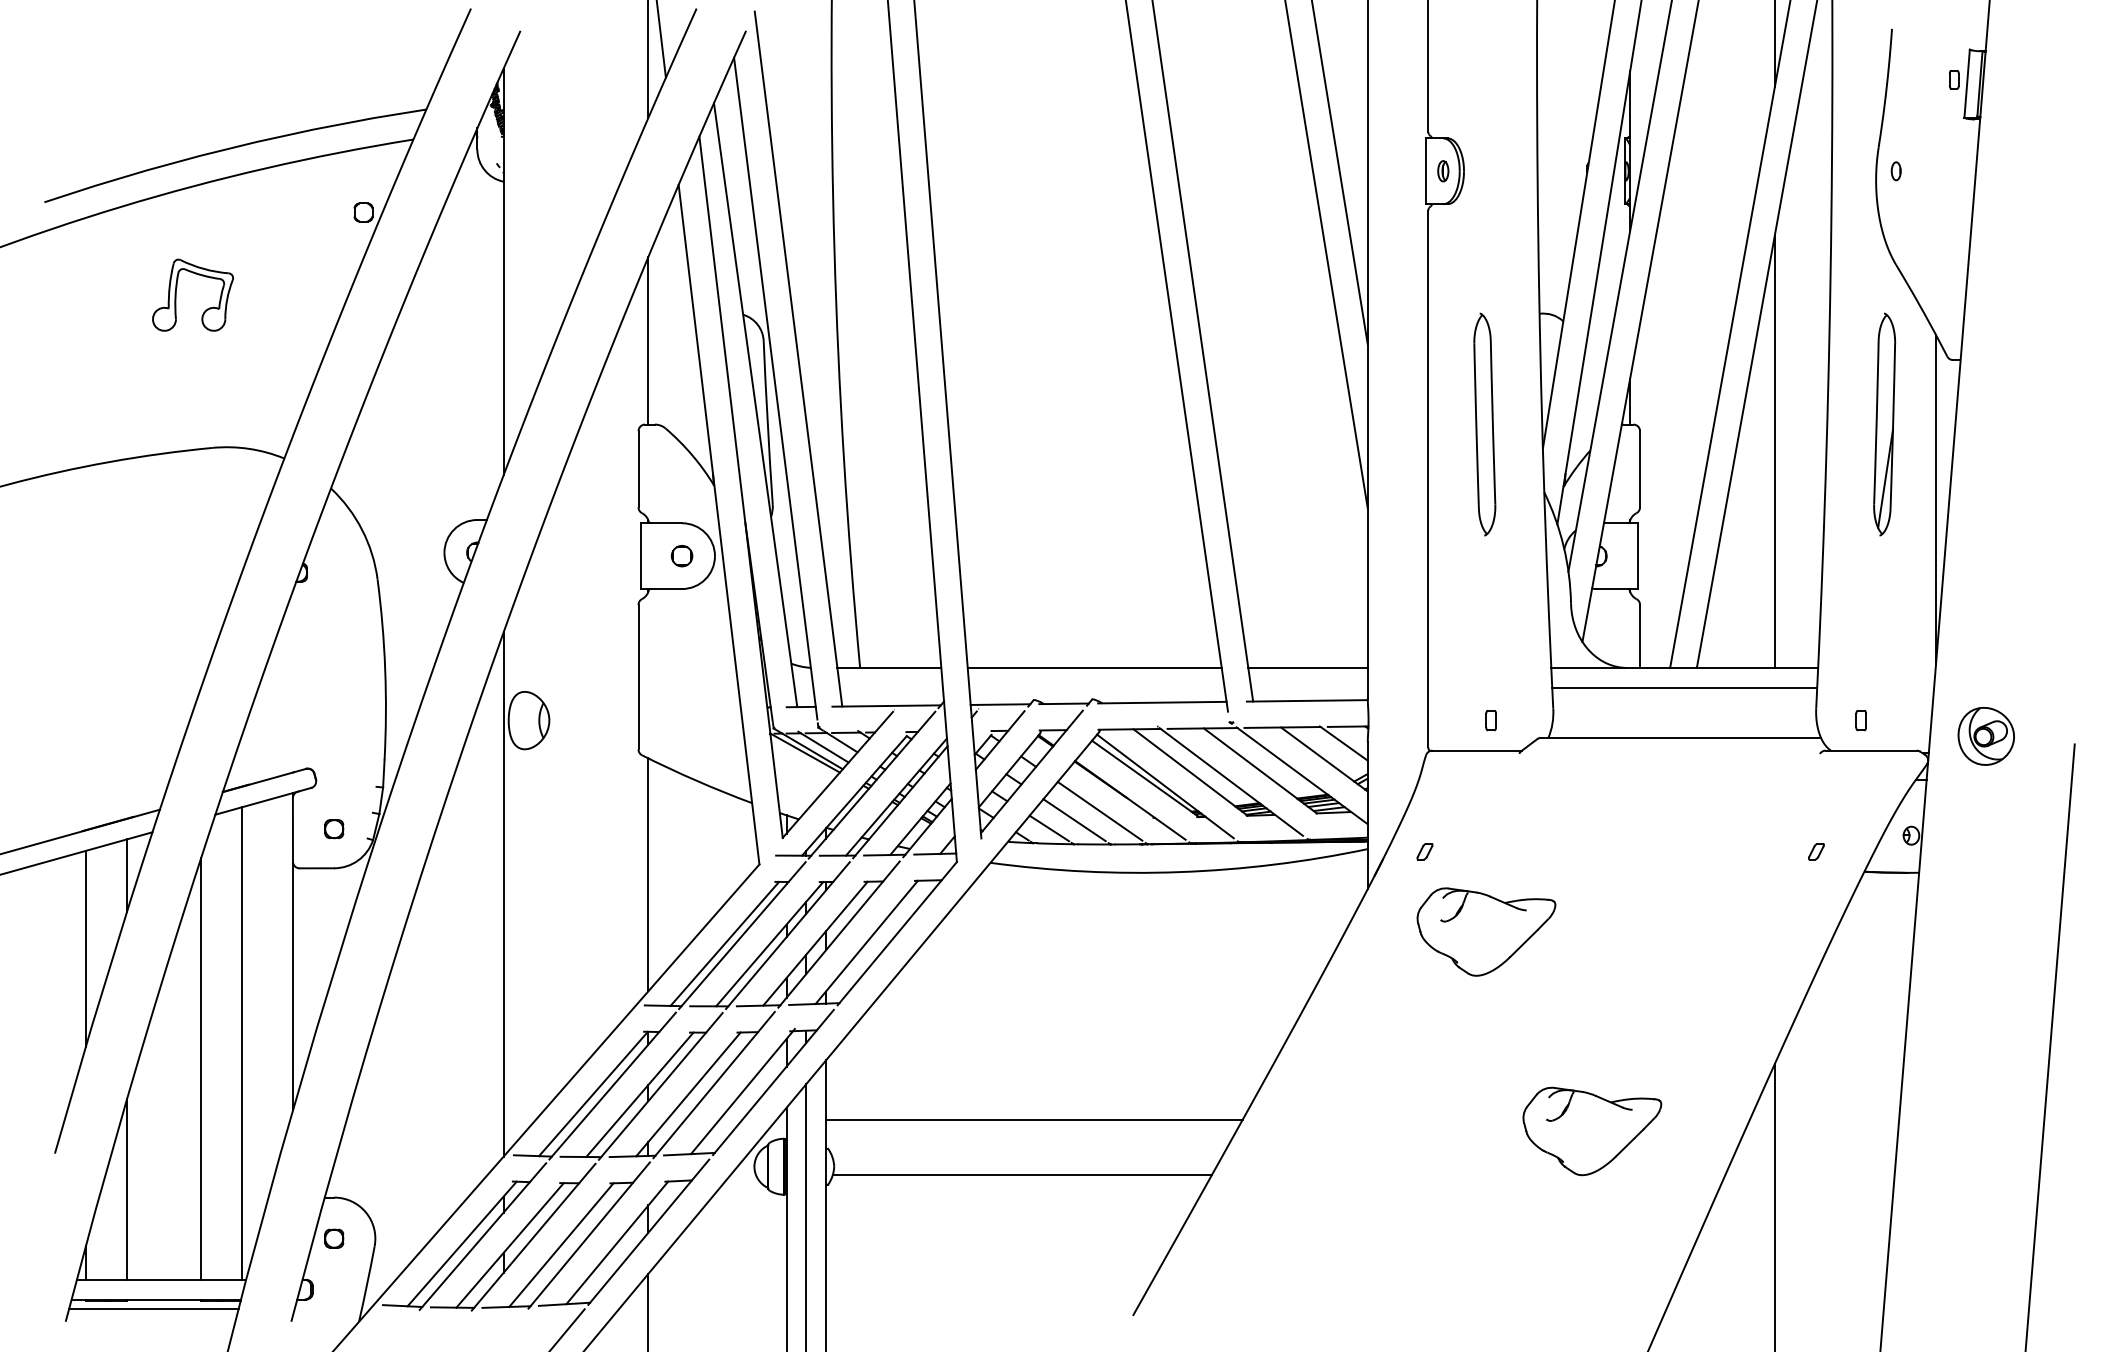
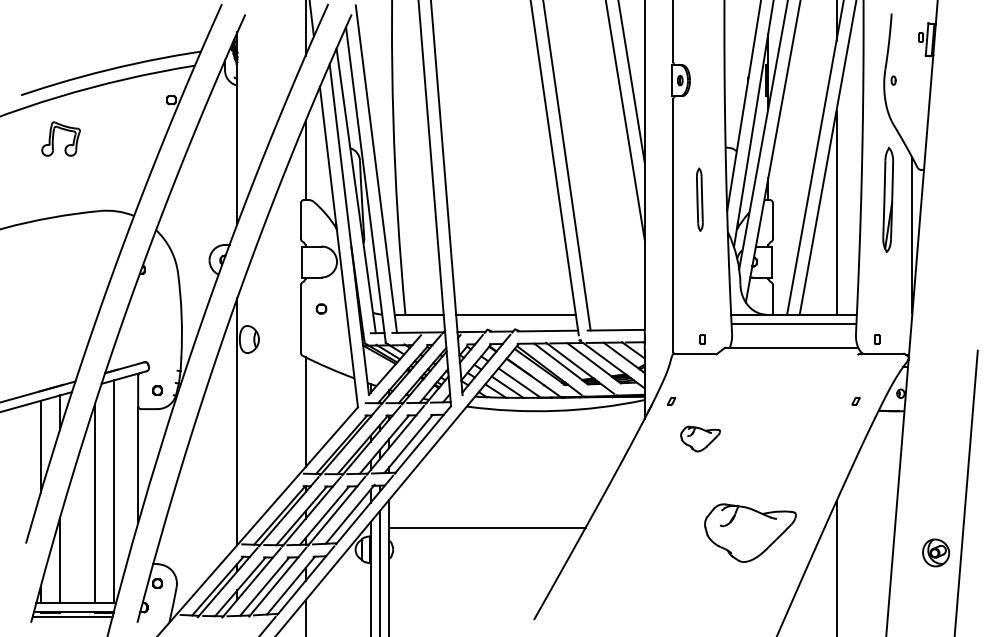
part: (179, 287) -> (54, 135), moved
part: (1484, 423) -> (699, 199), size x0.6
part: (682, 555) -> (321, 308), moved
line: (1308, 667) -> (616, 314), removed
part: (1987, 735) -> (936, 552), moved
part: (1486, 930) -> (700, 438), size x0.6
part: (1592, 1130) -> (750, 532), size x1.4
line: (1021, 1174) -> (481, 553), removed

